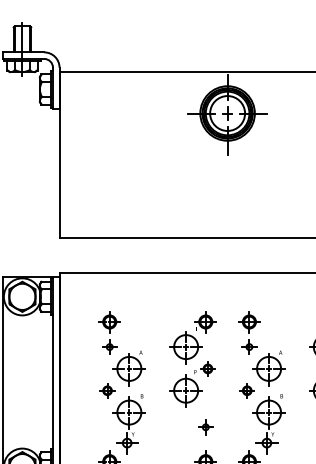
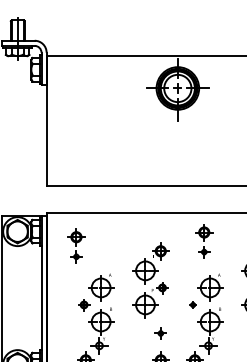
part: (109, 332) -> (76, 245), moved
part: (249, 332) -> (204, 240), moved
part: (246, 390) -> (192, 304), size x0.6

